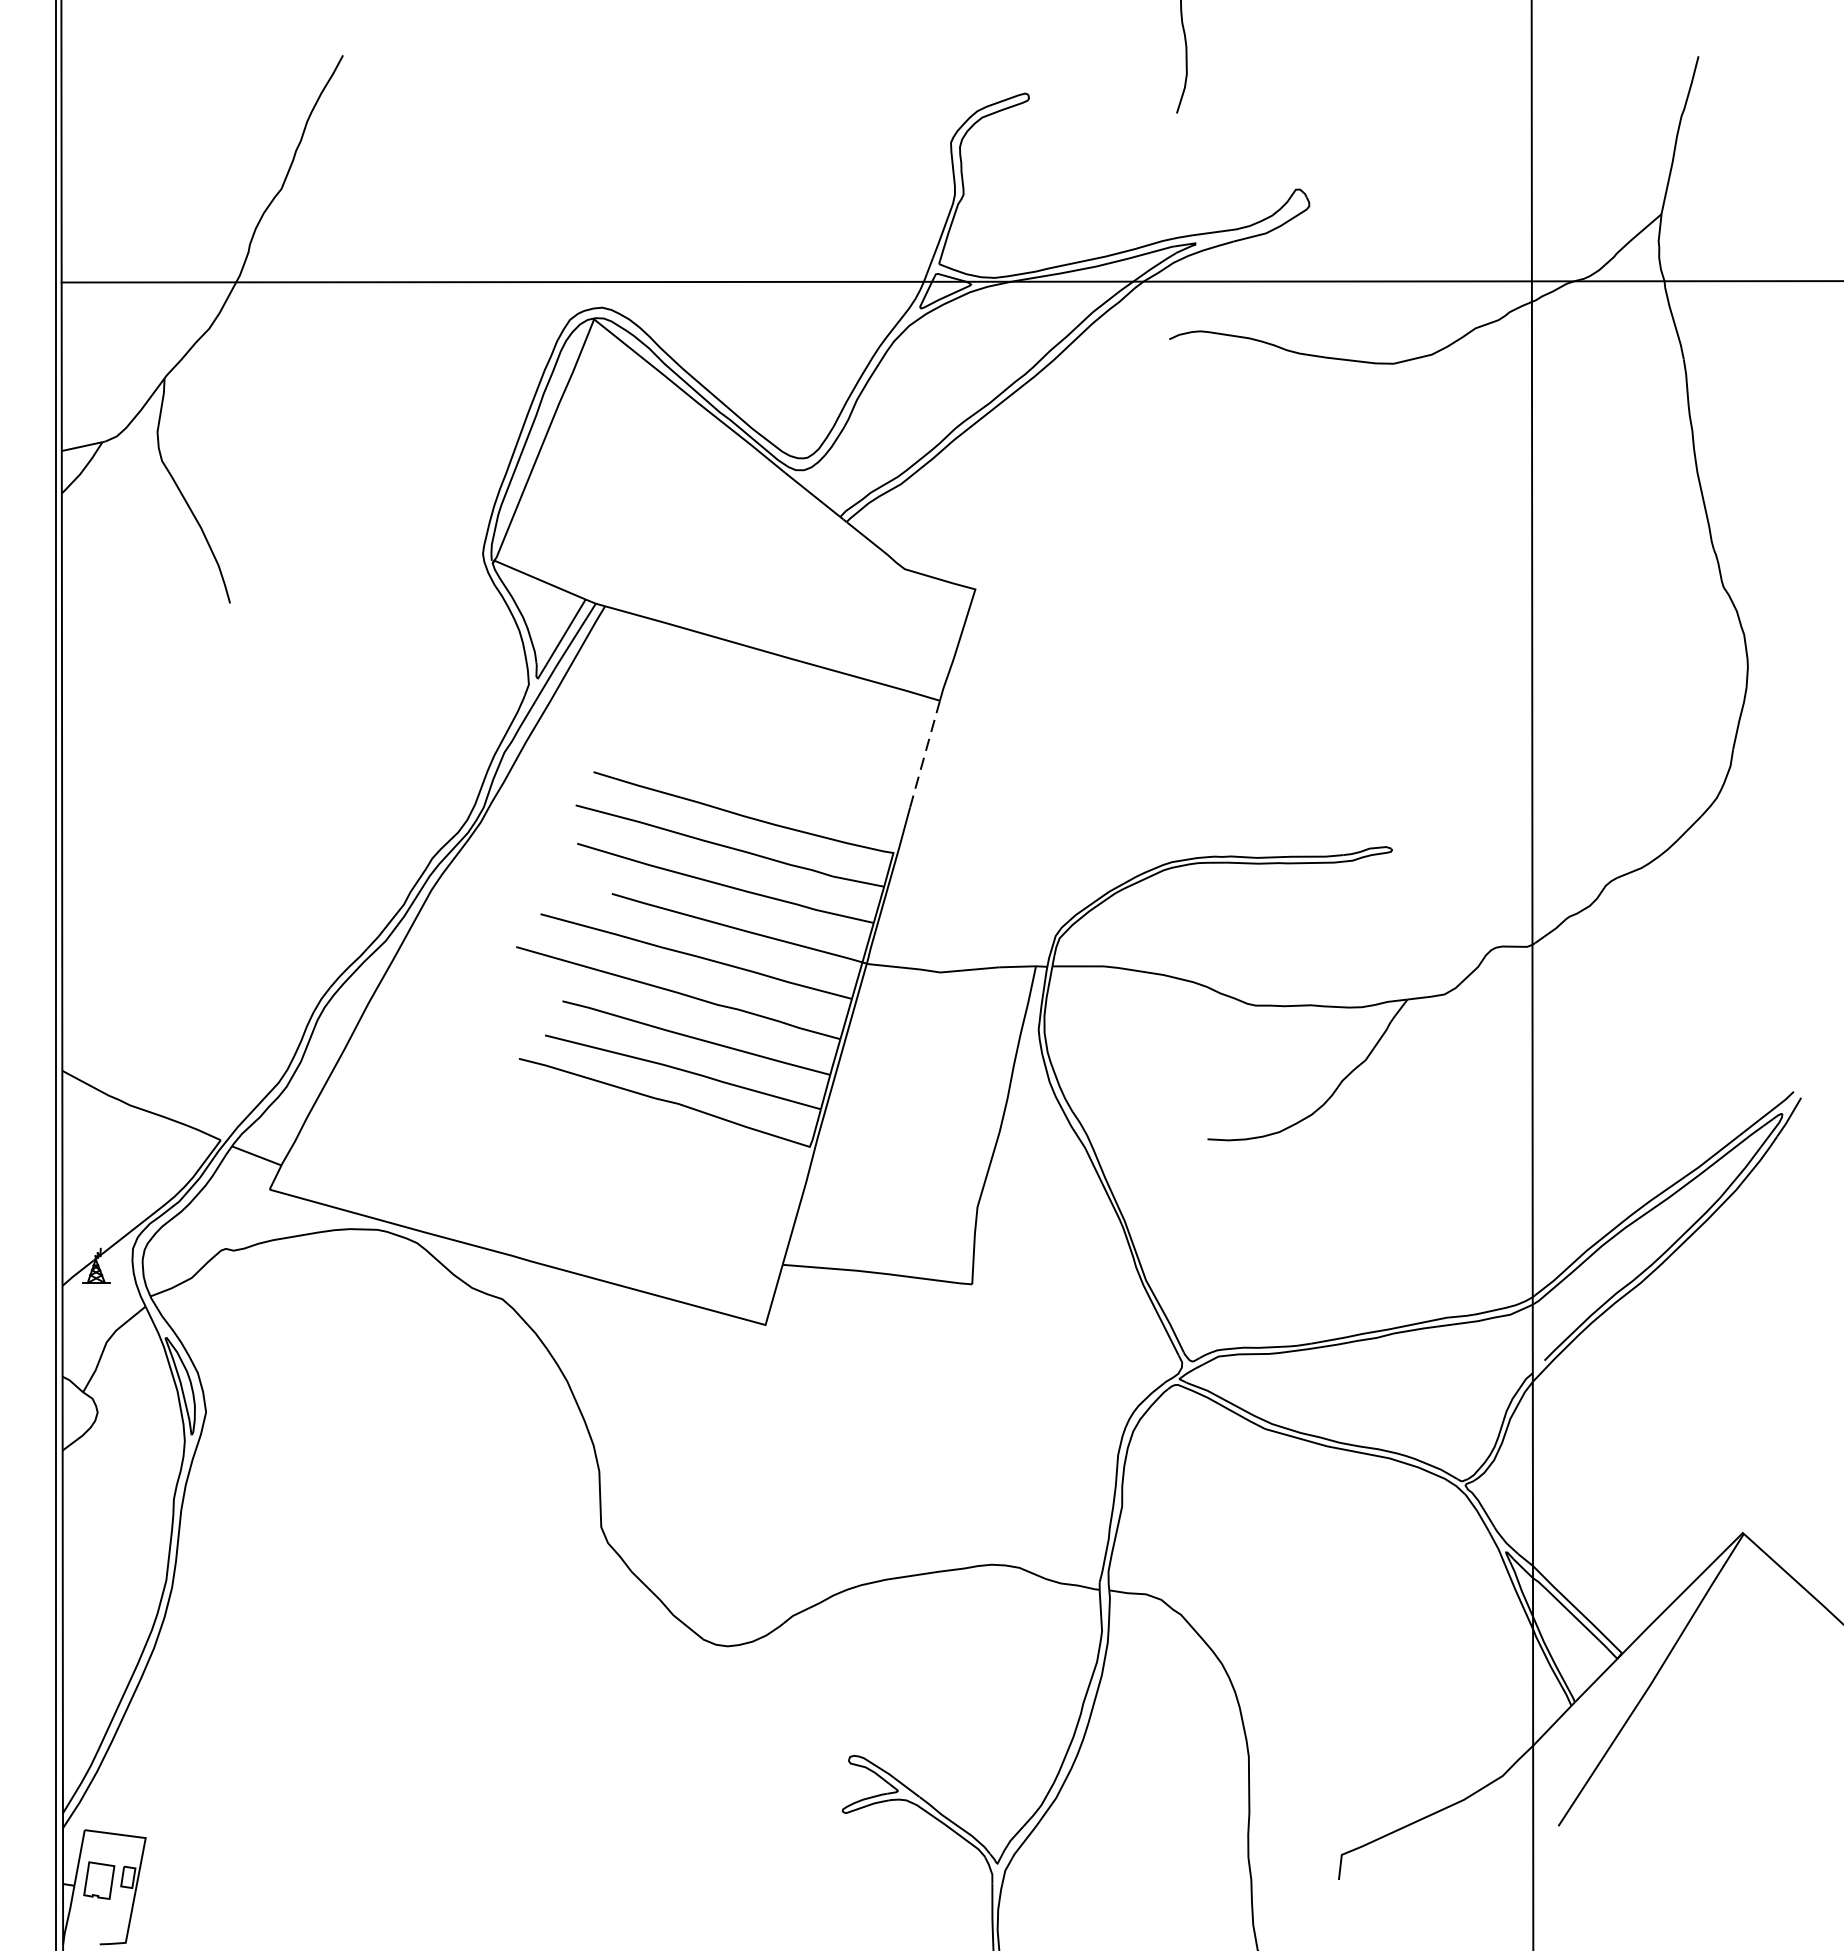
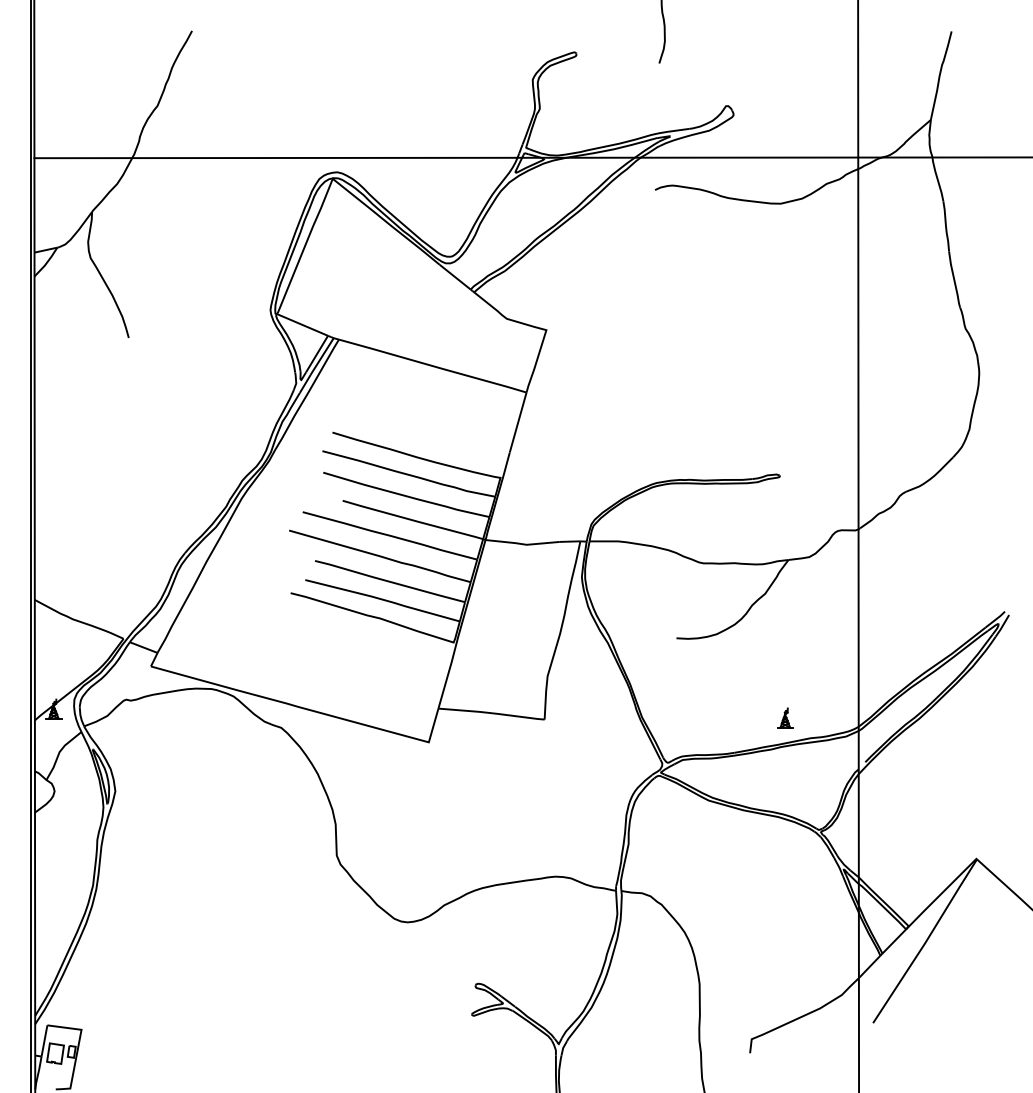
line: (925, 754) -> (518, 422), dashed -> solid
part: (1402, 1280) -> (785, 717), added

